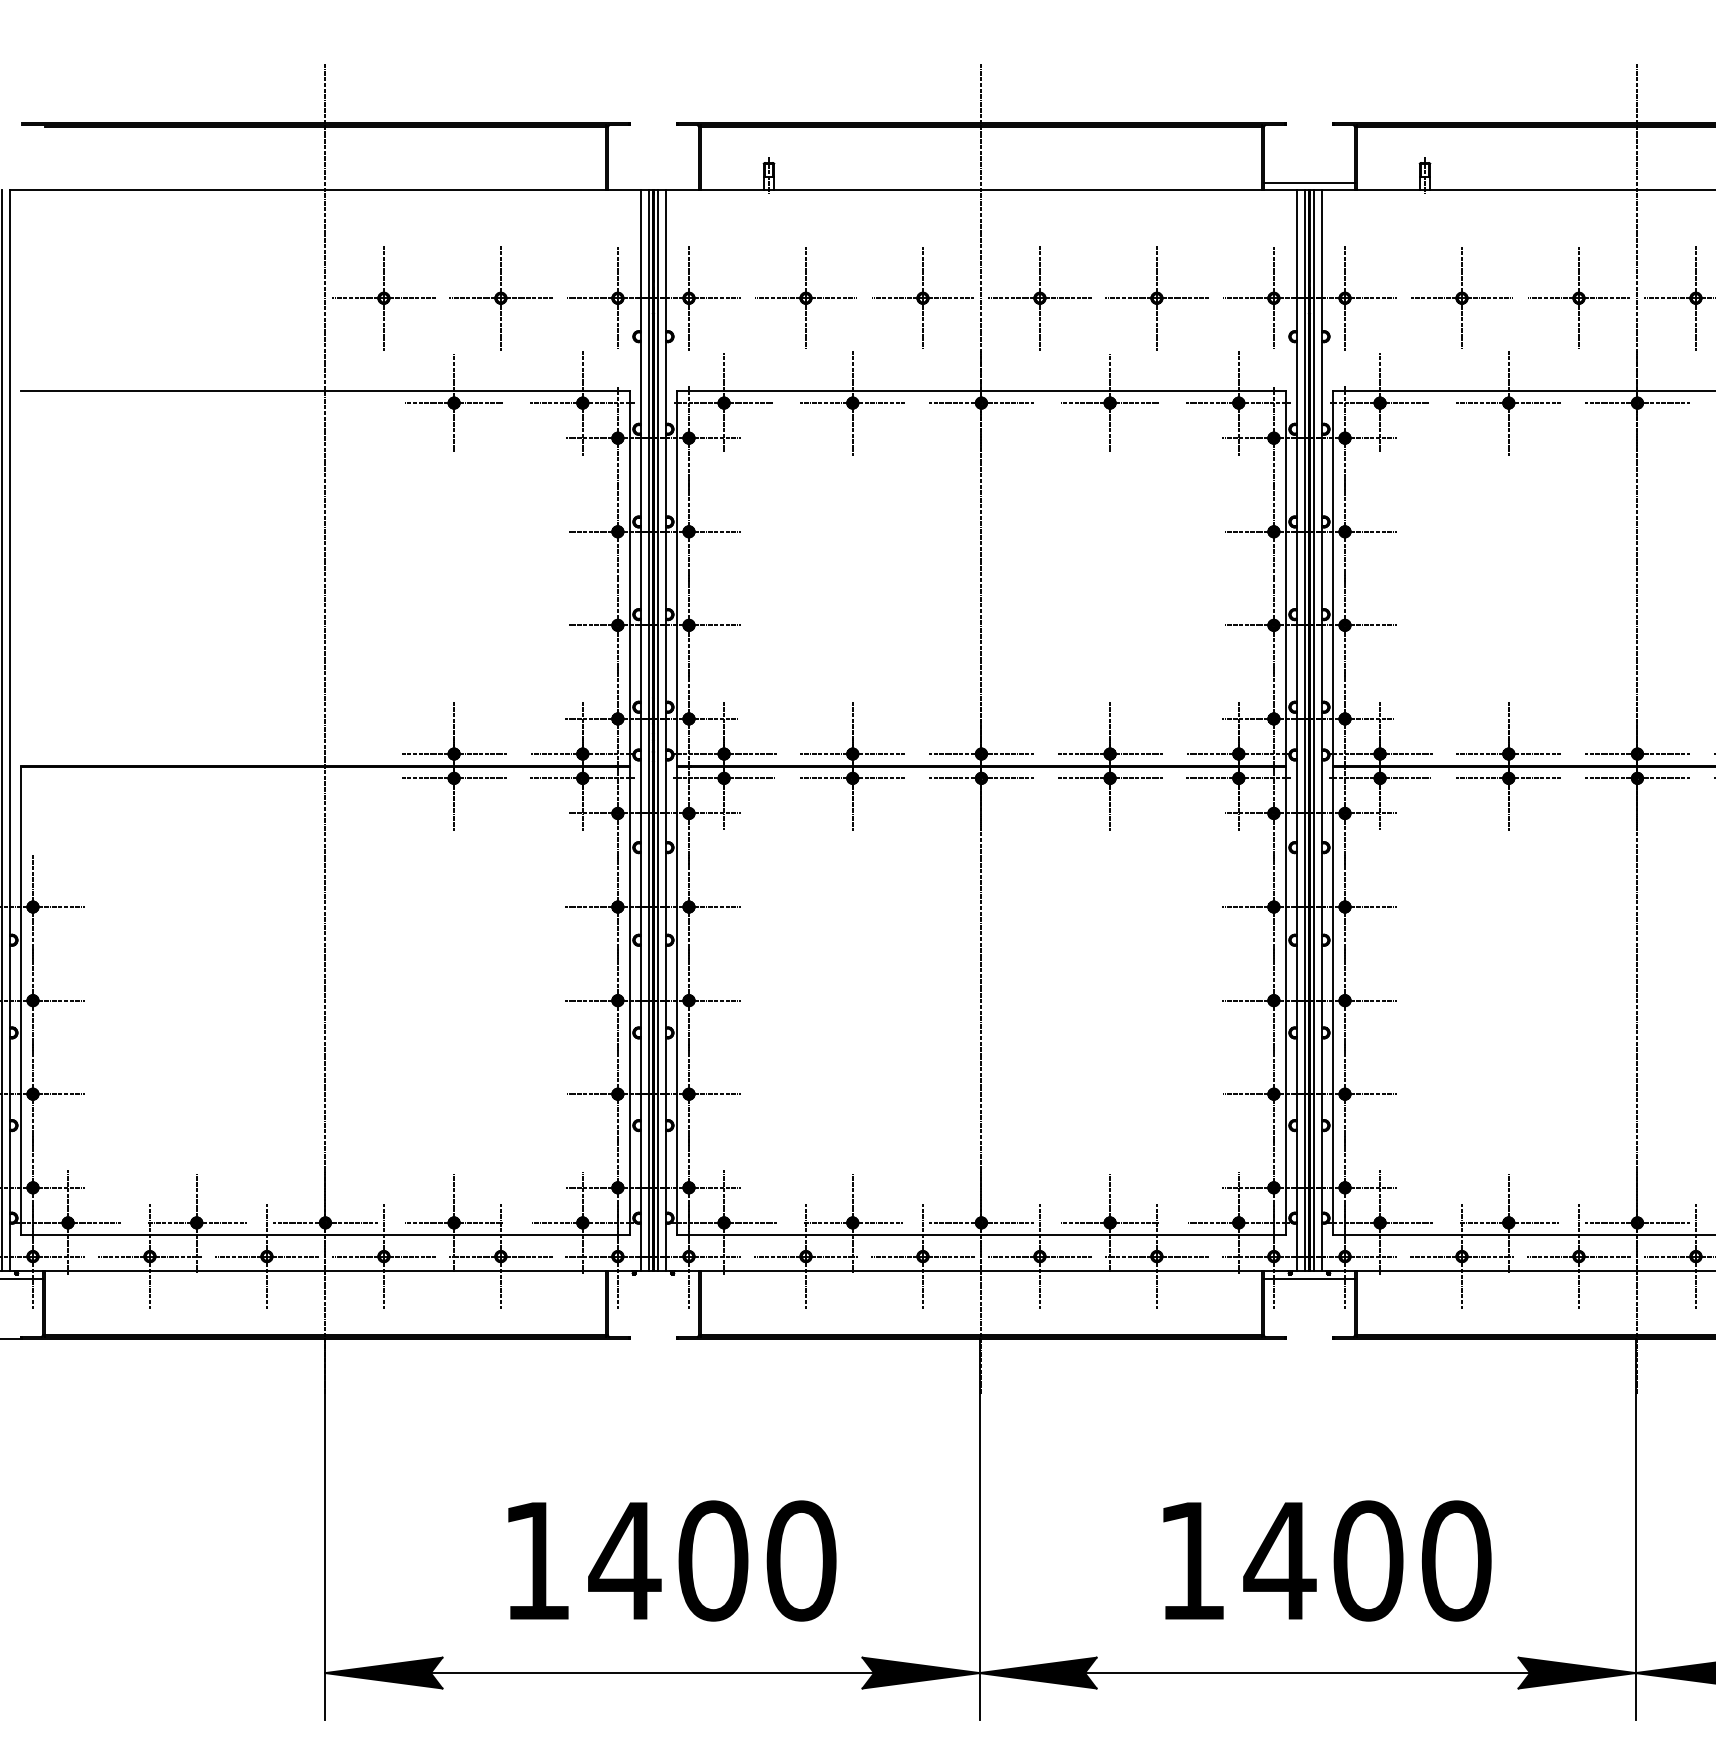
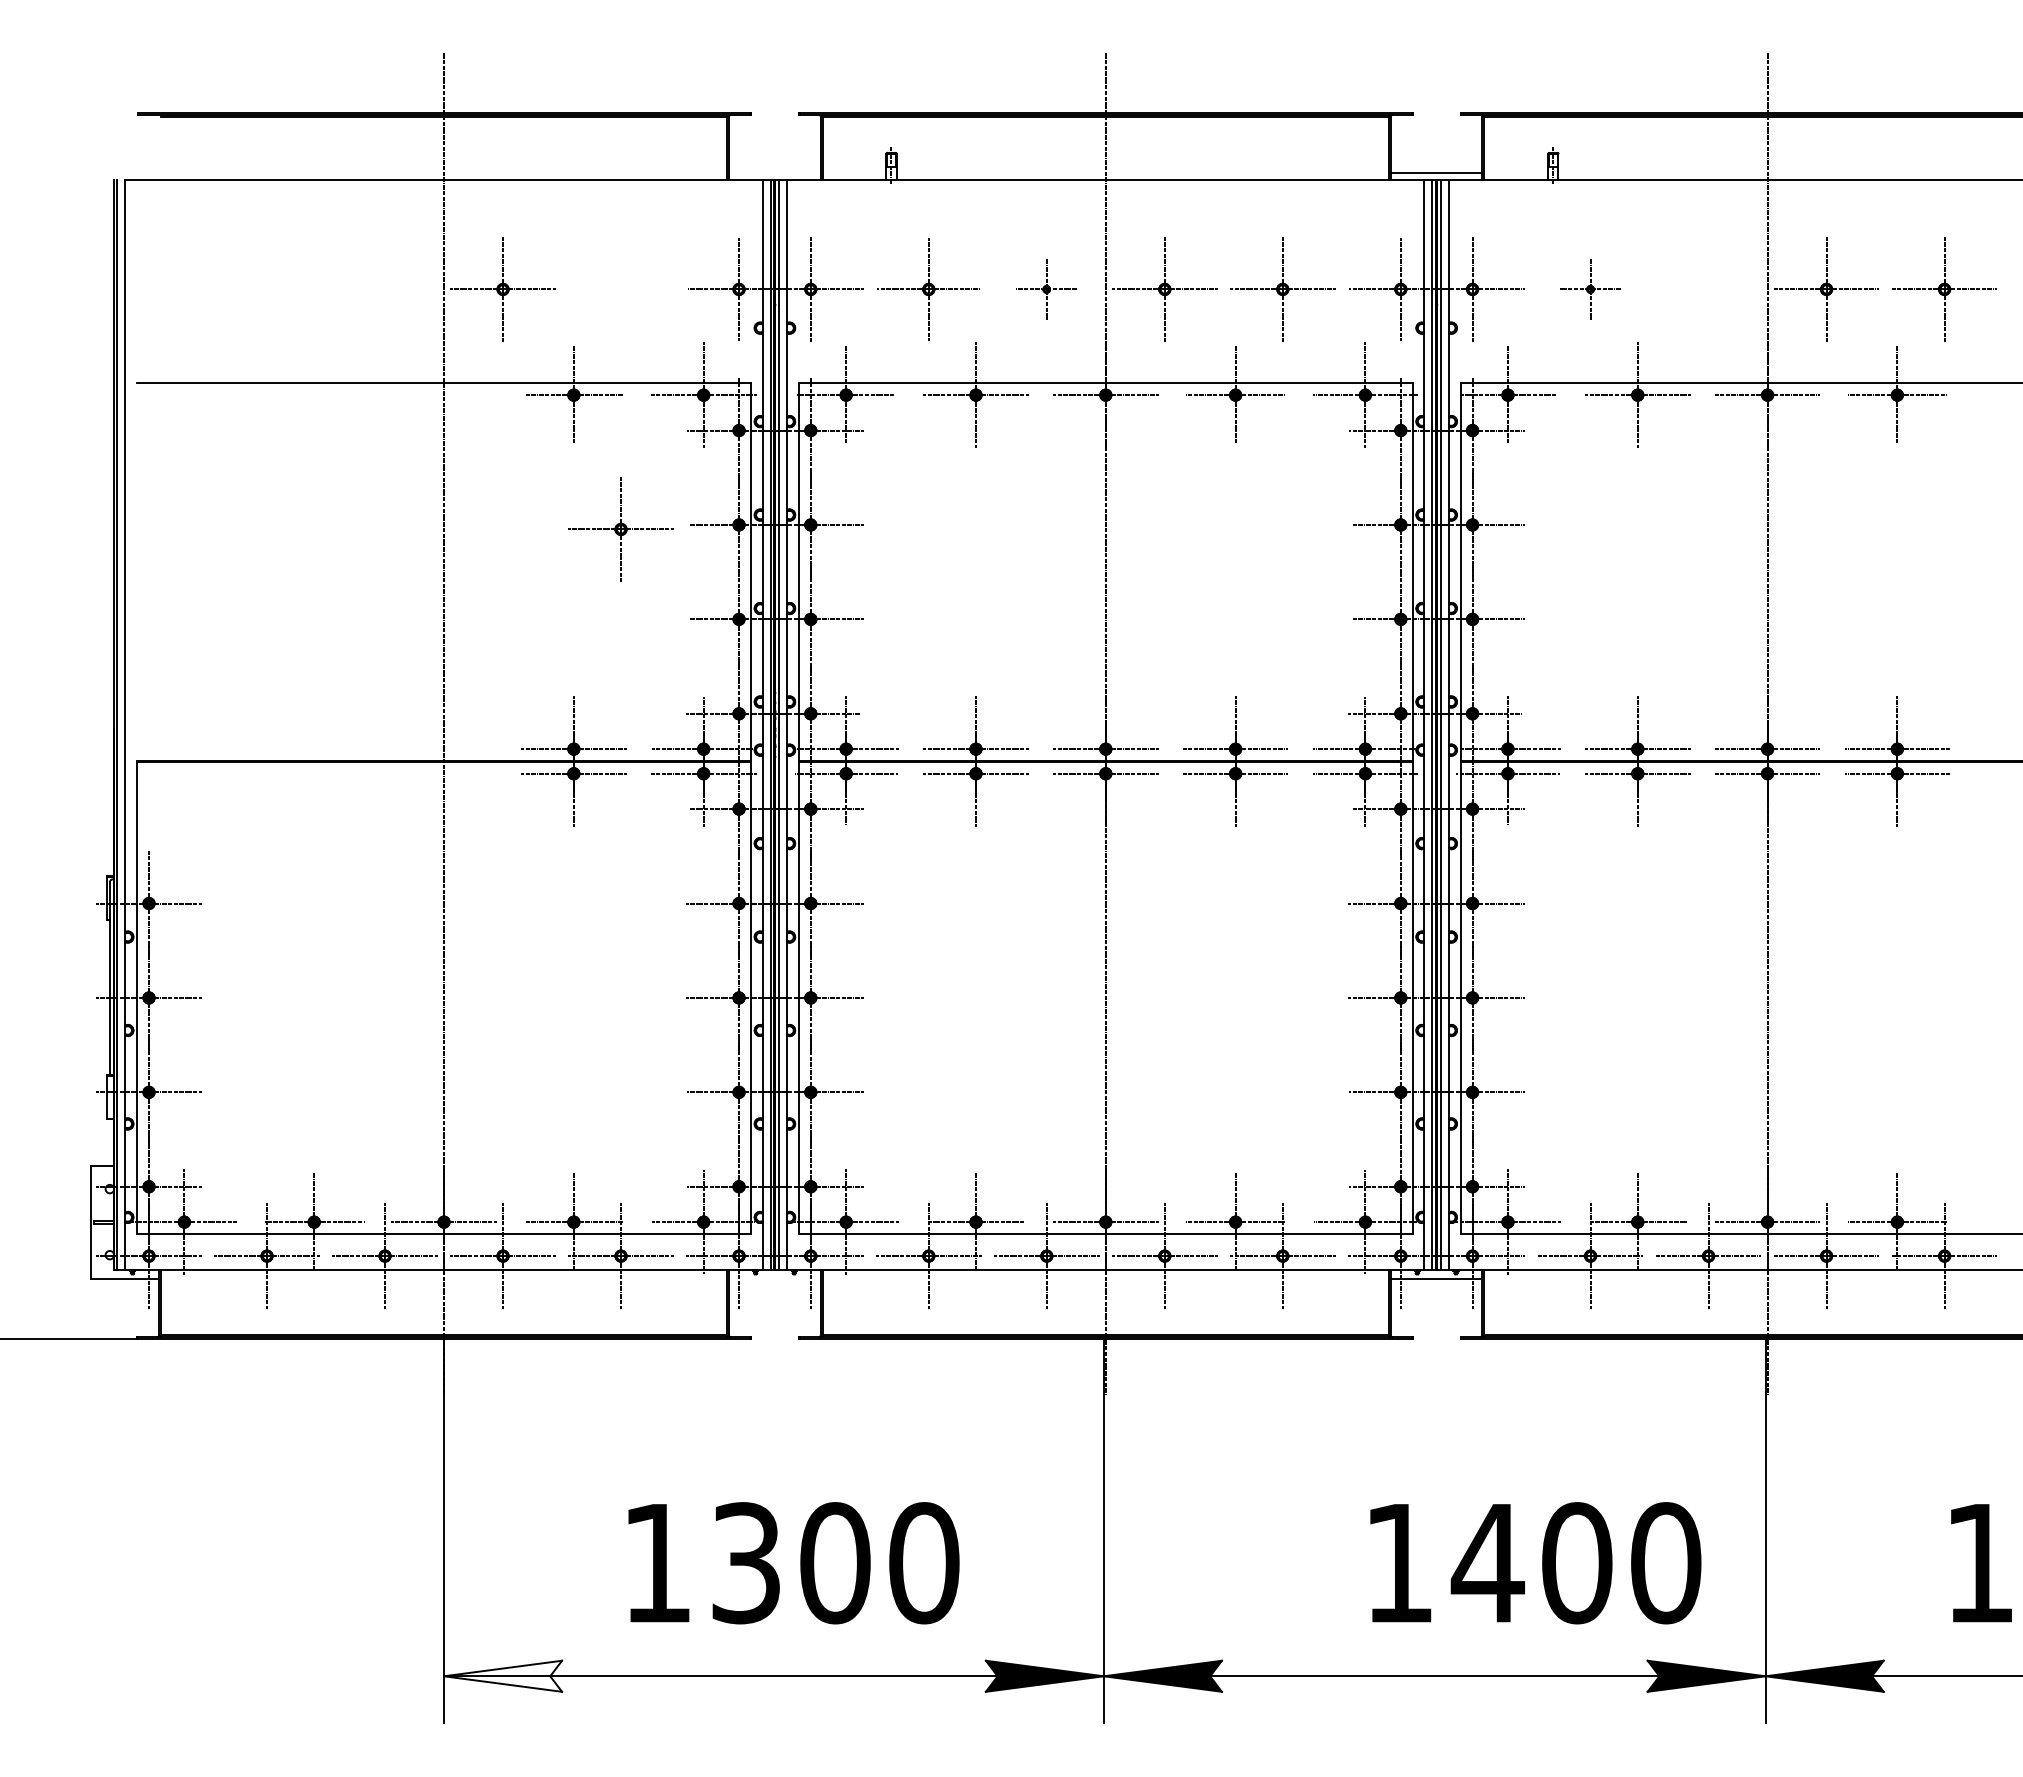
part: (500, 298) -> (620, 529), moved
part: (922, 298) -> (1046, 289), size x0.6
part: (1461, 298) -> (1590, 289), size x0.6
part: (1578, 298) -> (1708, 289), removed
text: (625, 1561) -> (746, 1563), 1400 -> 1300
text: (1327, 1561) -> (1535, 1563), moved
fill: (384, 1672) -> (503, 1675), removed

